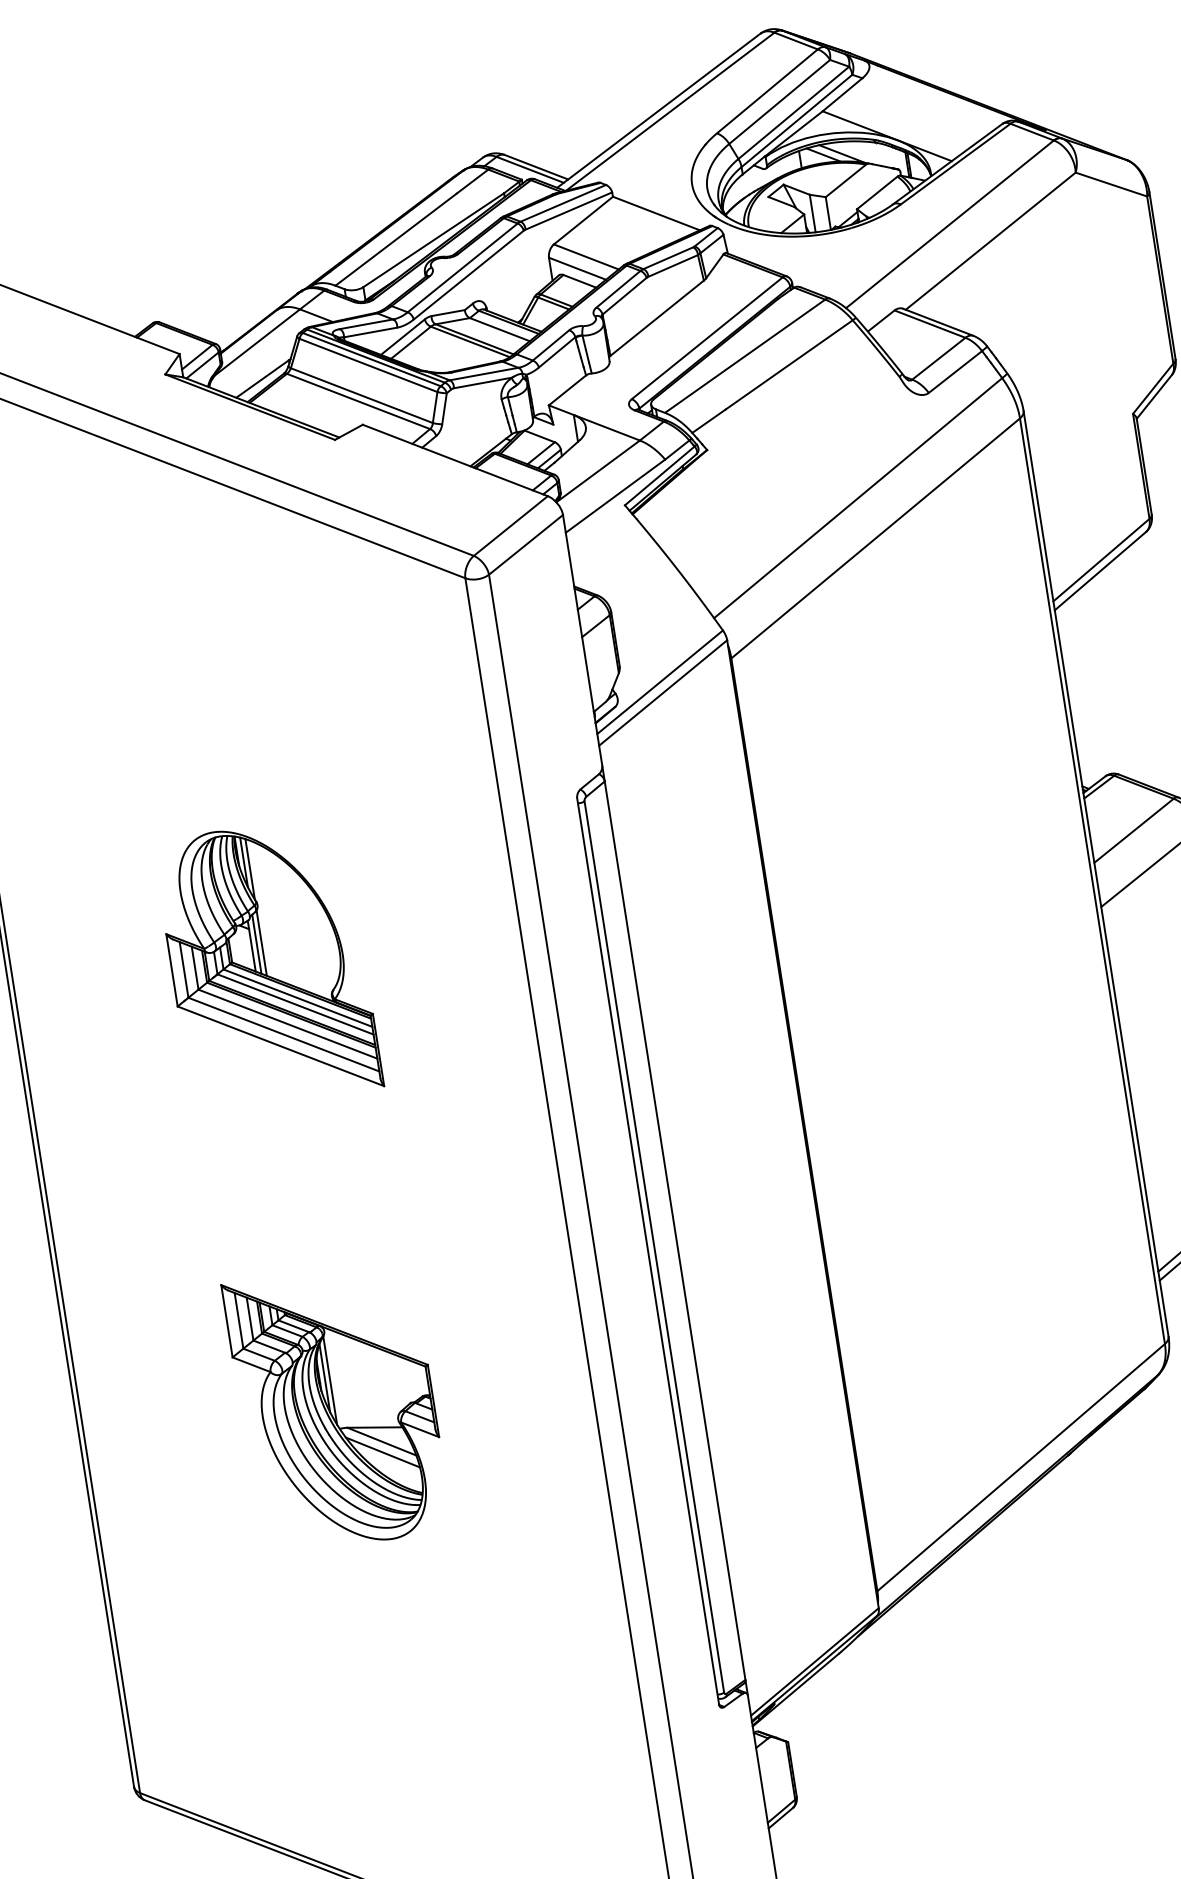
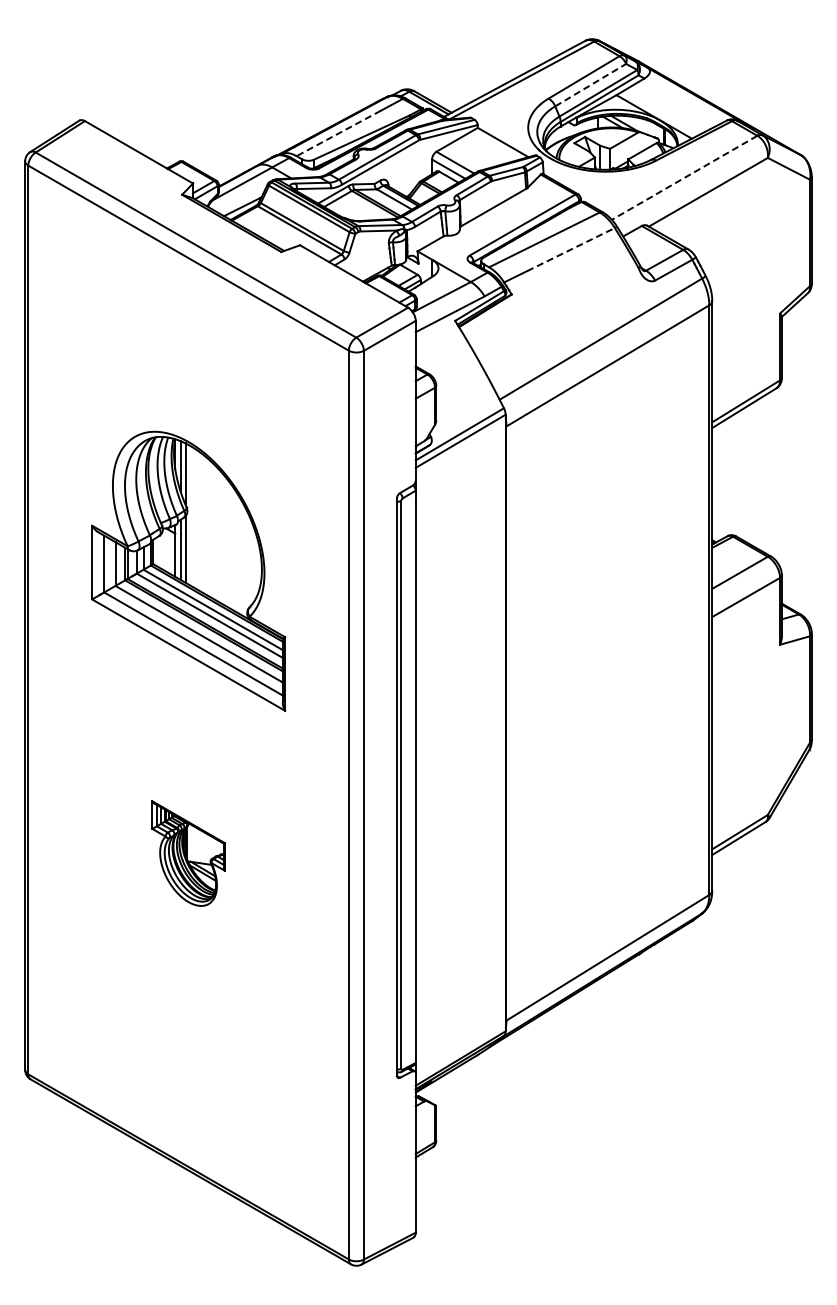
line: (780, 100) -> (591, 84), solid -> dashed
line: (949, 225) -> (684, 178), solid -> dashed
line: (395, 239) -> (338, 133), solid -> dashed
line: (789, 364) -> (571, 249), solid -> dashed
part: (267, 964) -> (188, 571), size x1.6
part: (337, 1406) -> (188, 853), size x0.6

